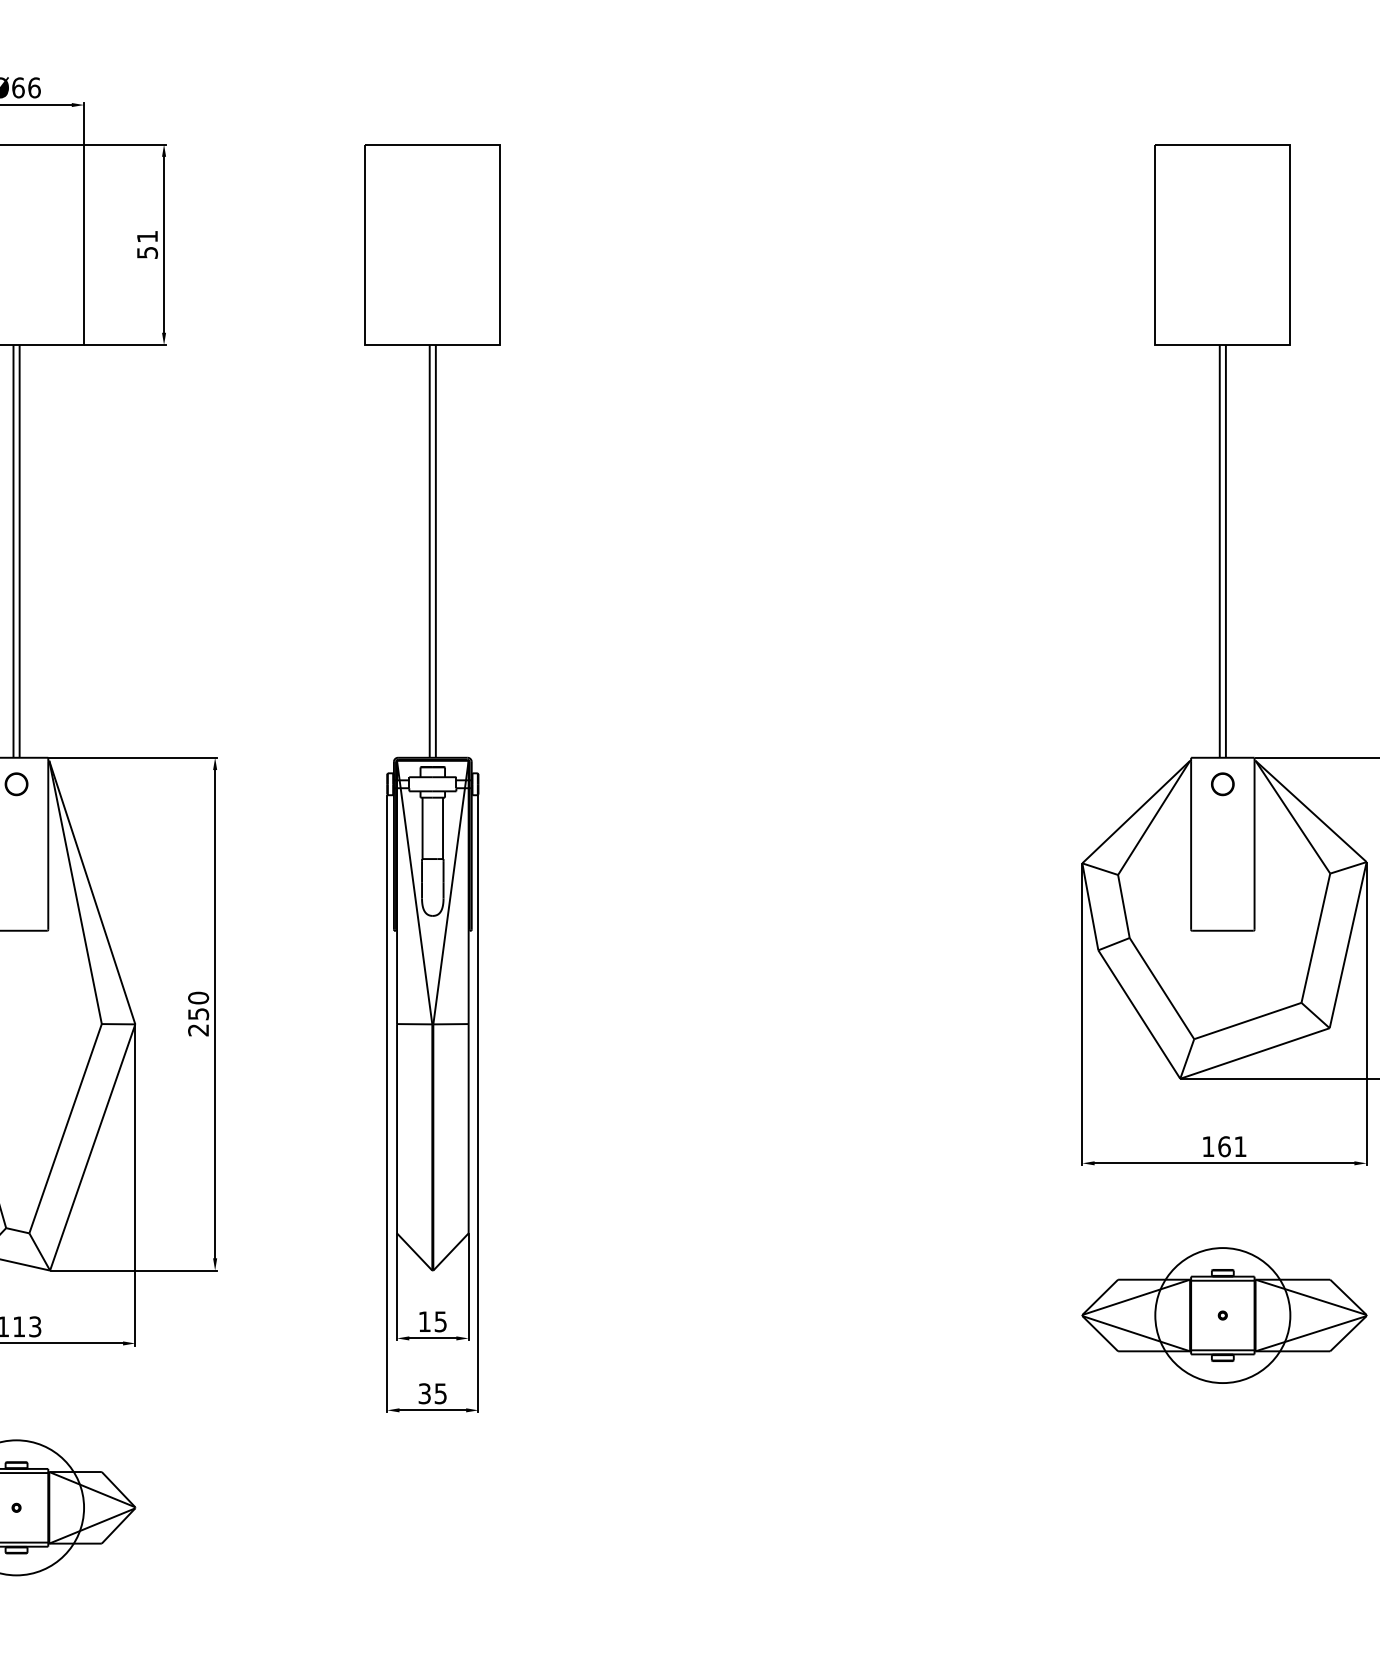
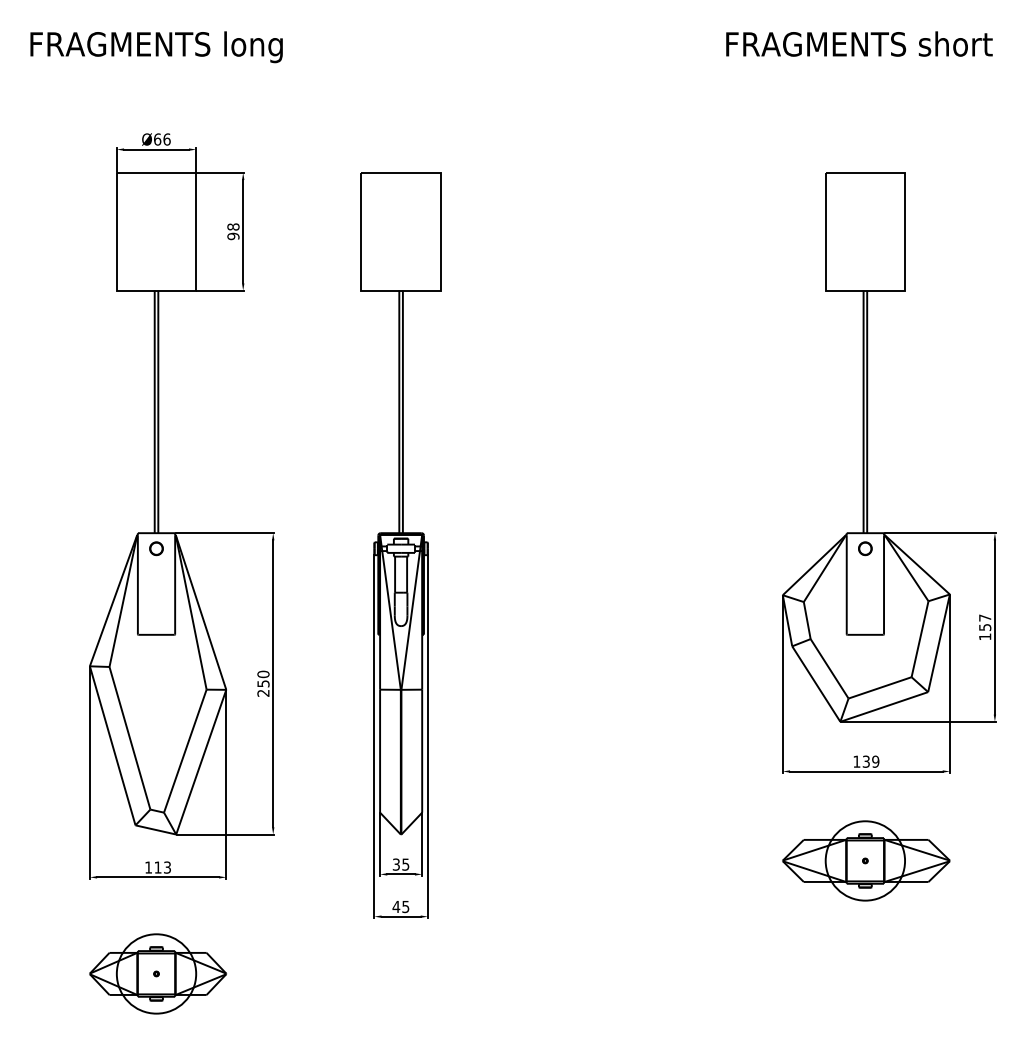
text: (147, 244) -> (233, 231), 51 -> 98
text: (1231, 1146) -> (870, 761), 161 -> 139
text: (423, 1321) -> (395, 864), 15 -> 35
text: (424, 1393) -> (396, 906), 35 -> 45

